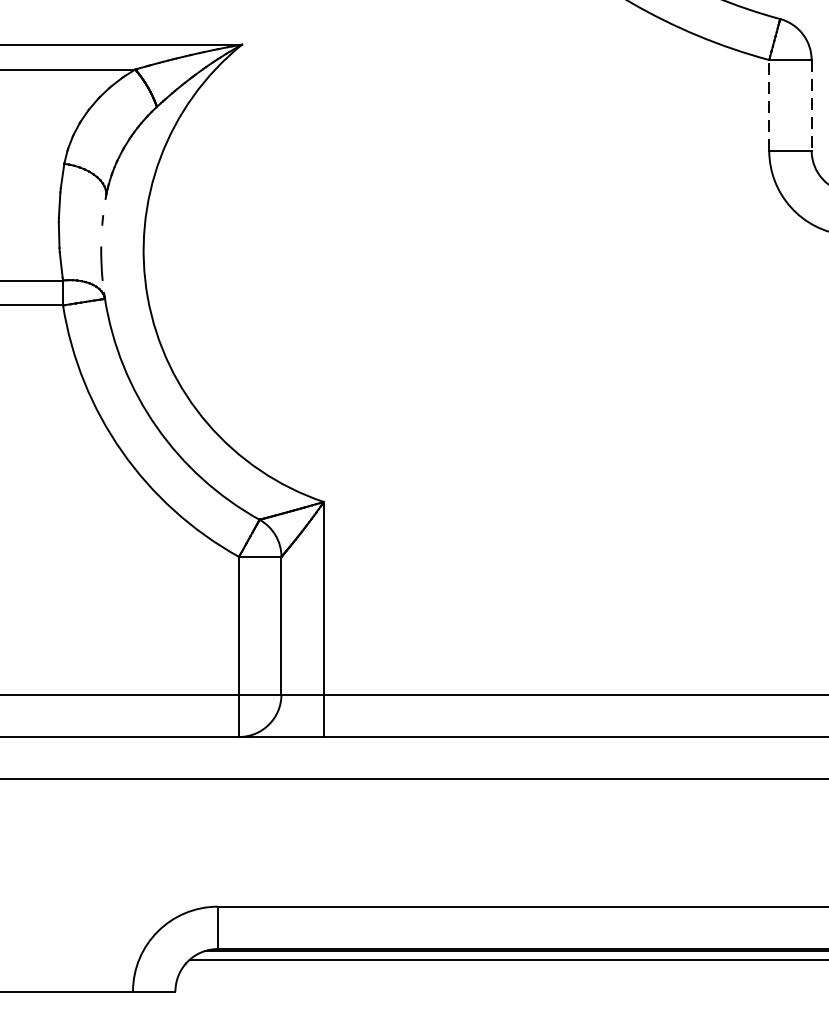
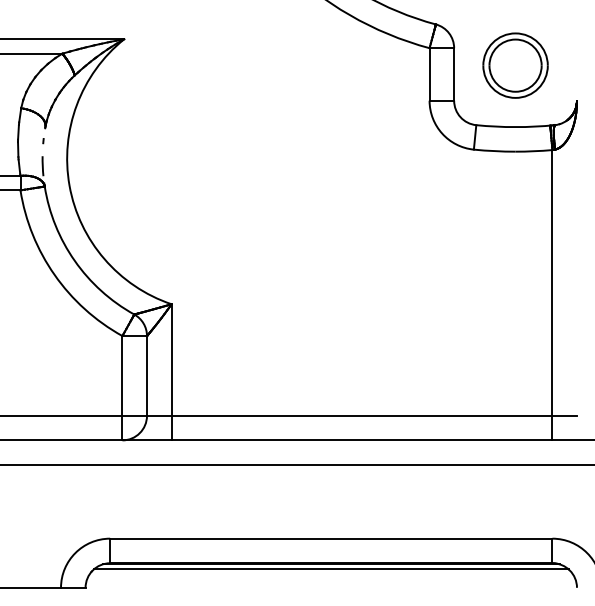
line: (769, 103) -> (429, 73), dashed -> solid
line: (812, 105) -> (454, 74), dashed -> solid

